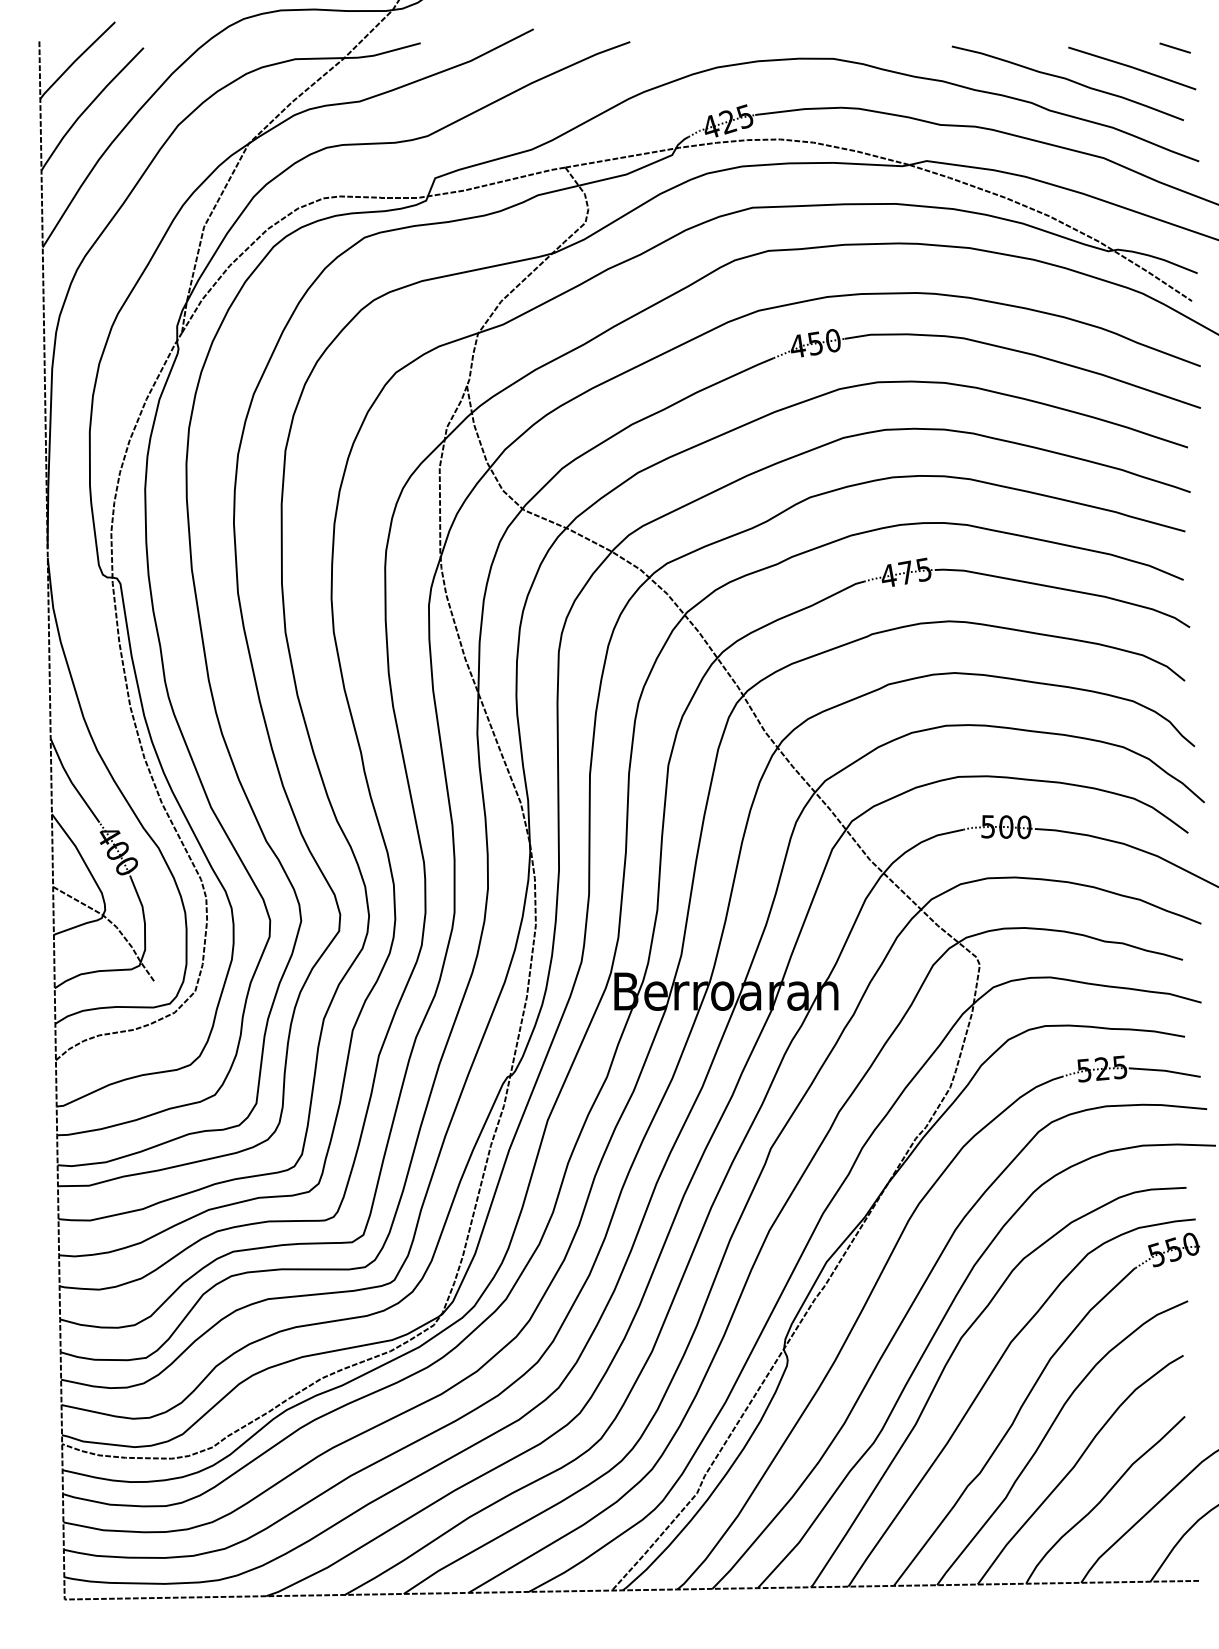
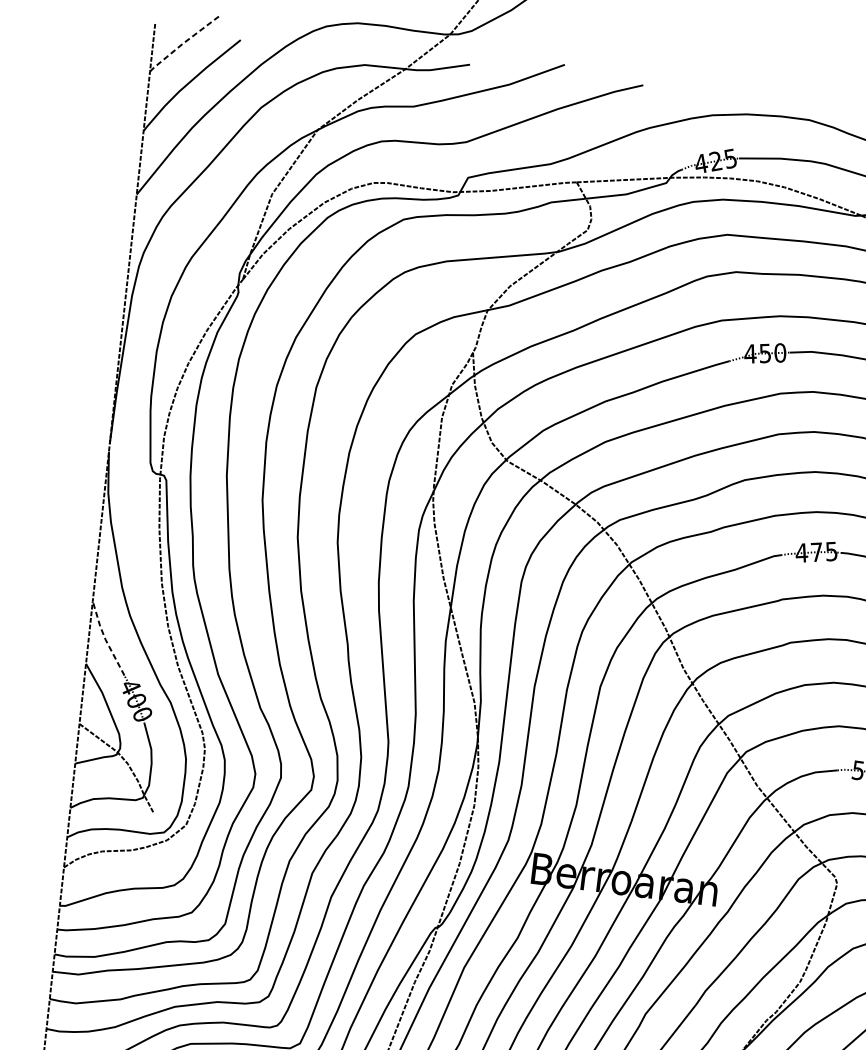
line: (76, 59) -> (183, 42), solid -> dashed
line: (71, 782) -> (105, 639), solid -> dashed

